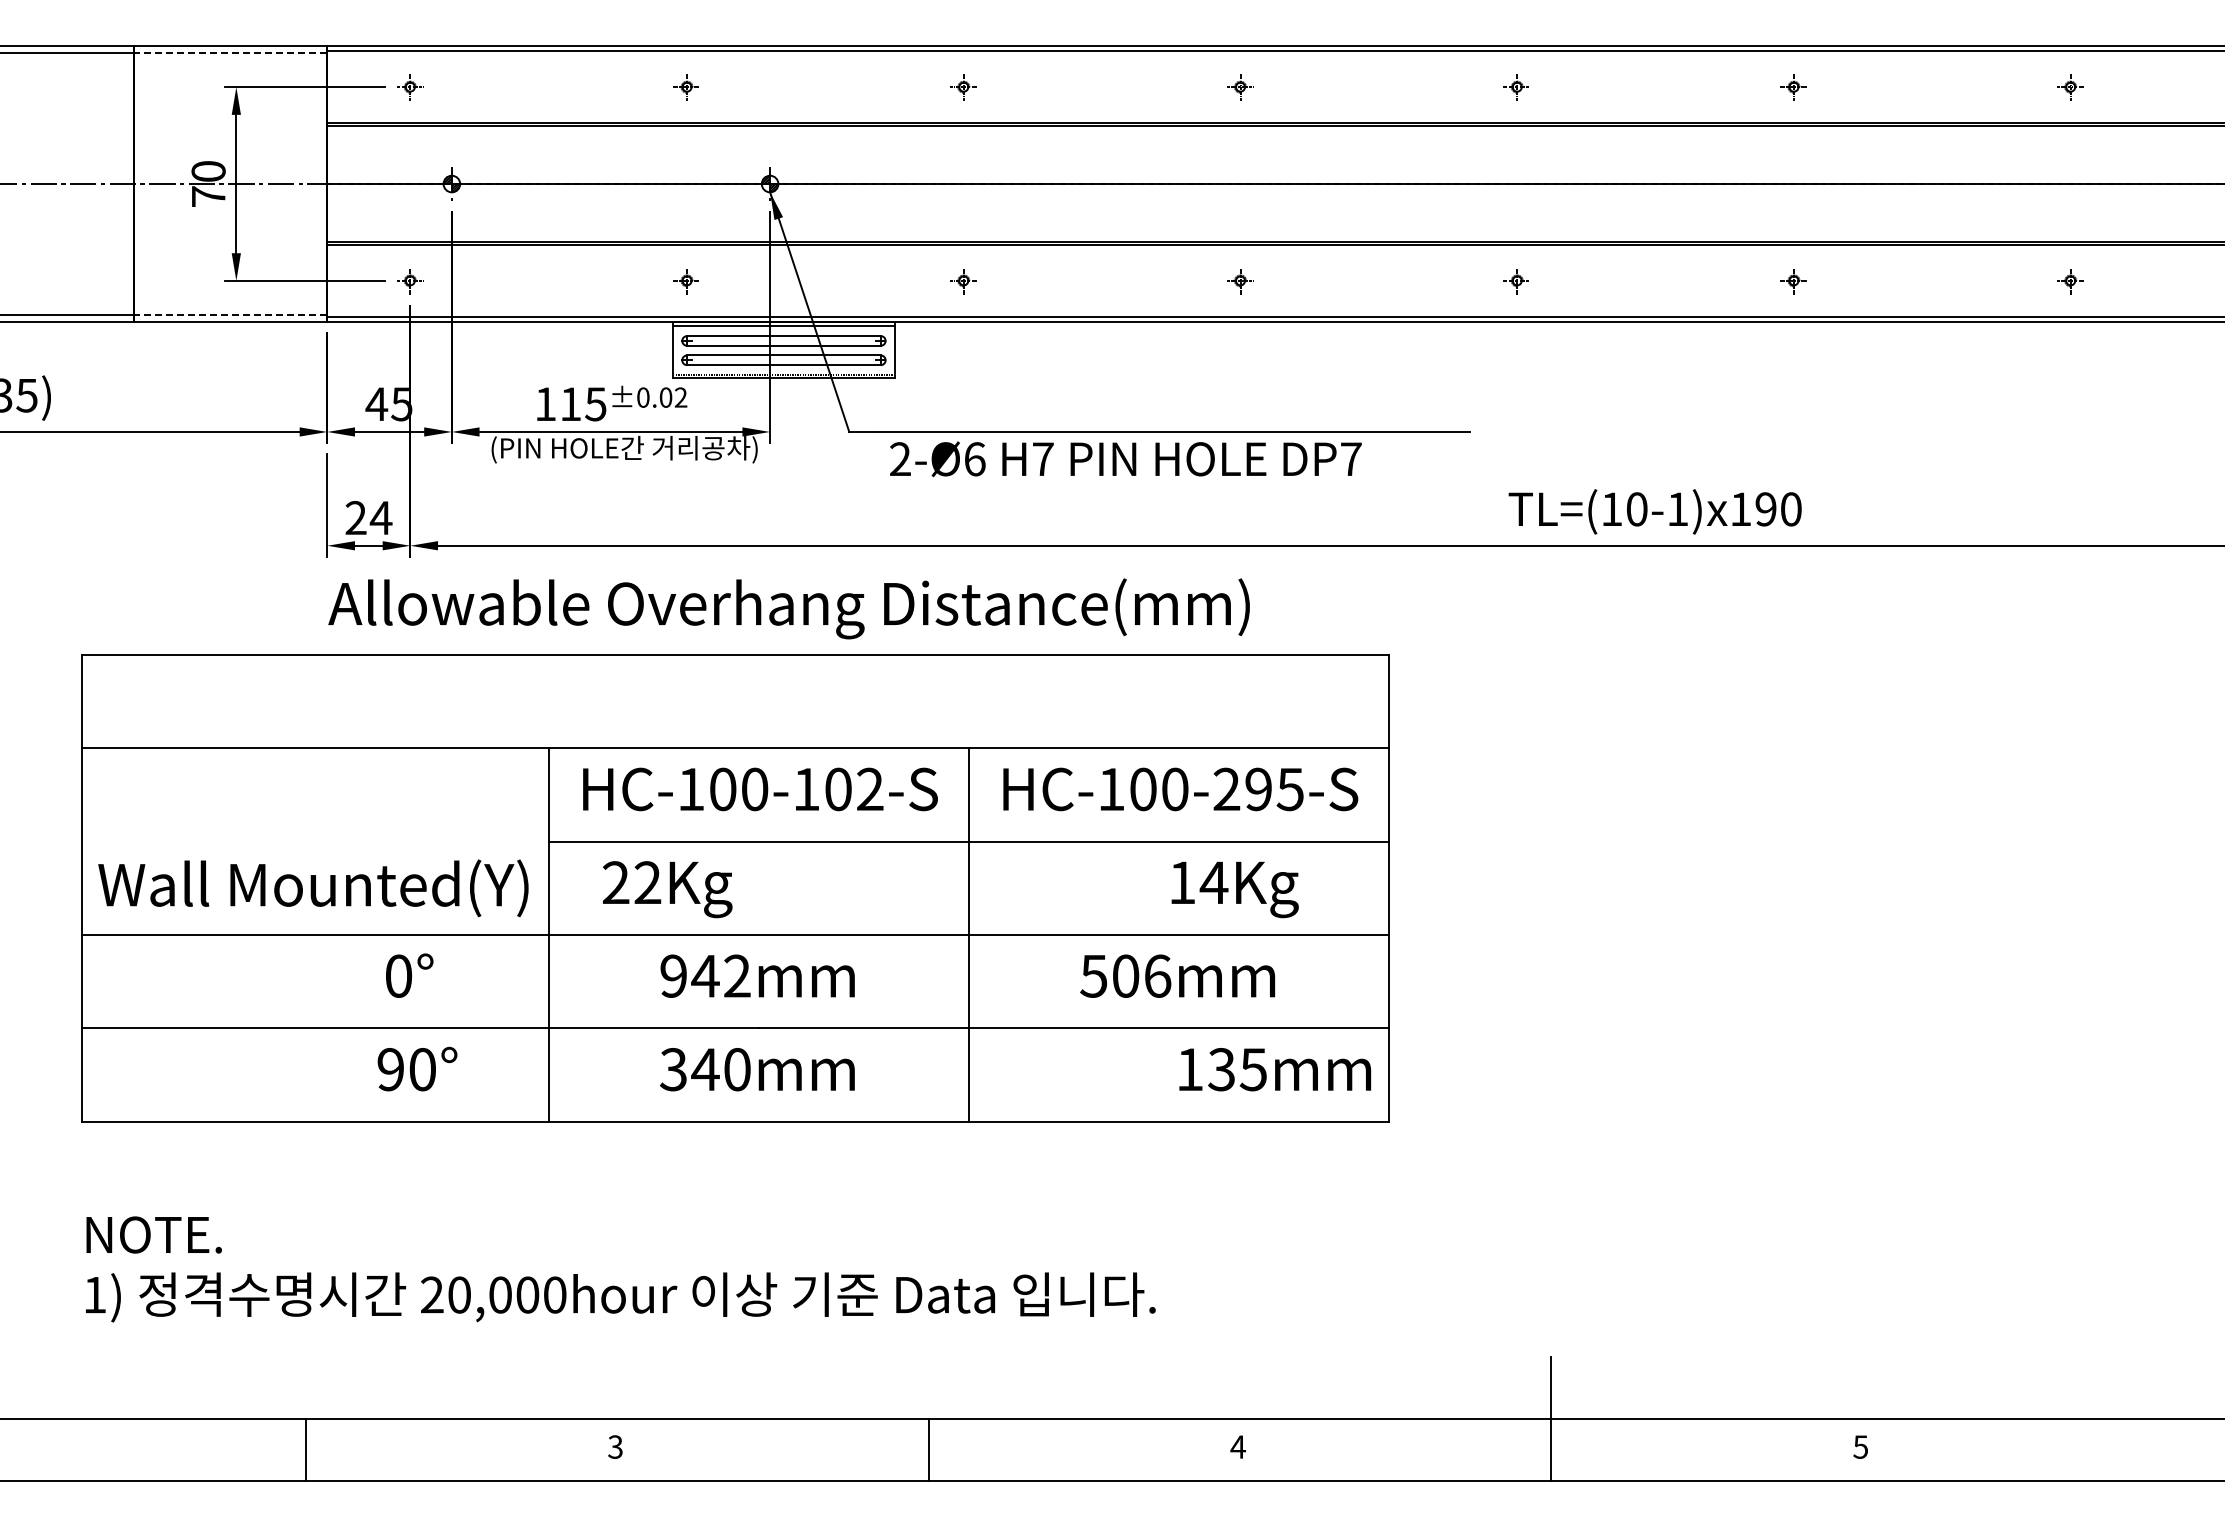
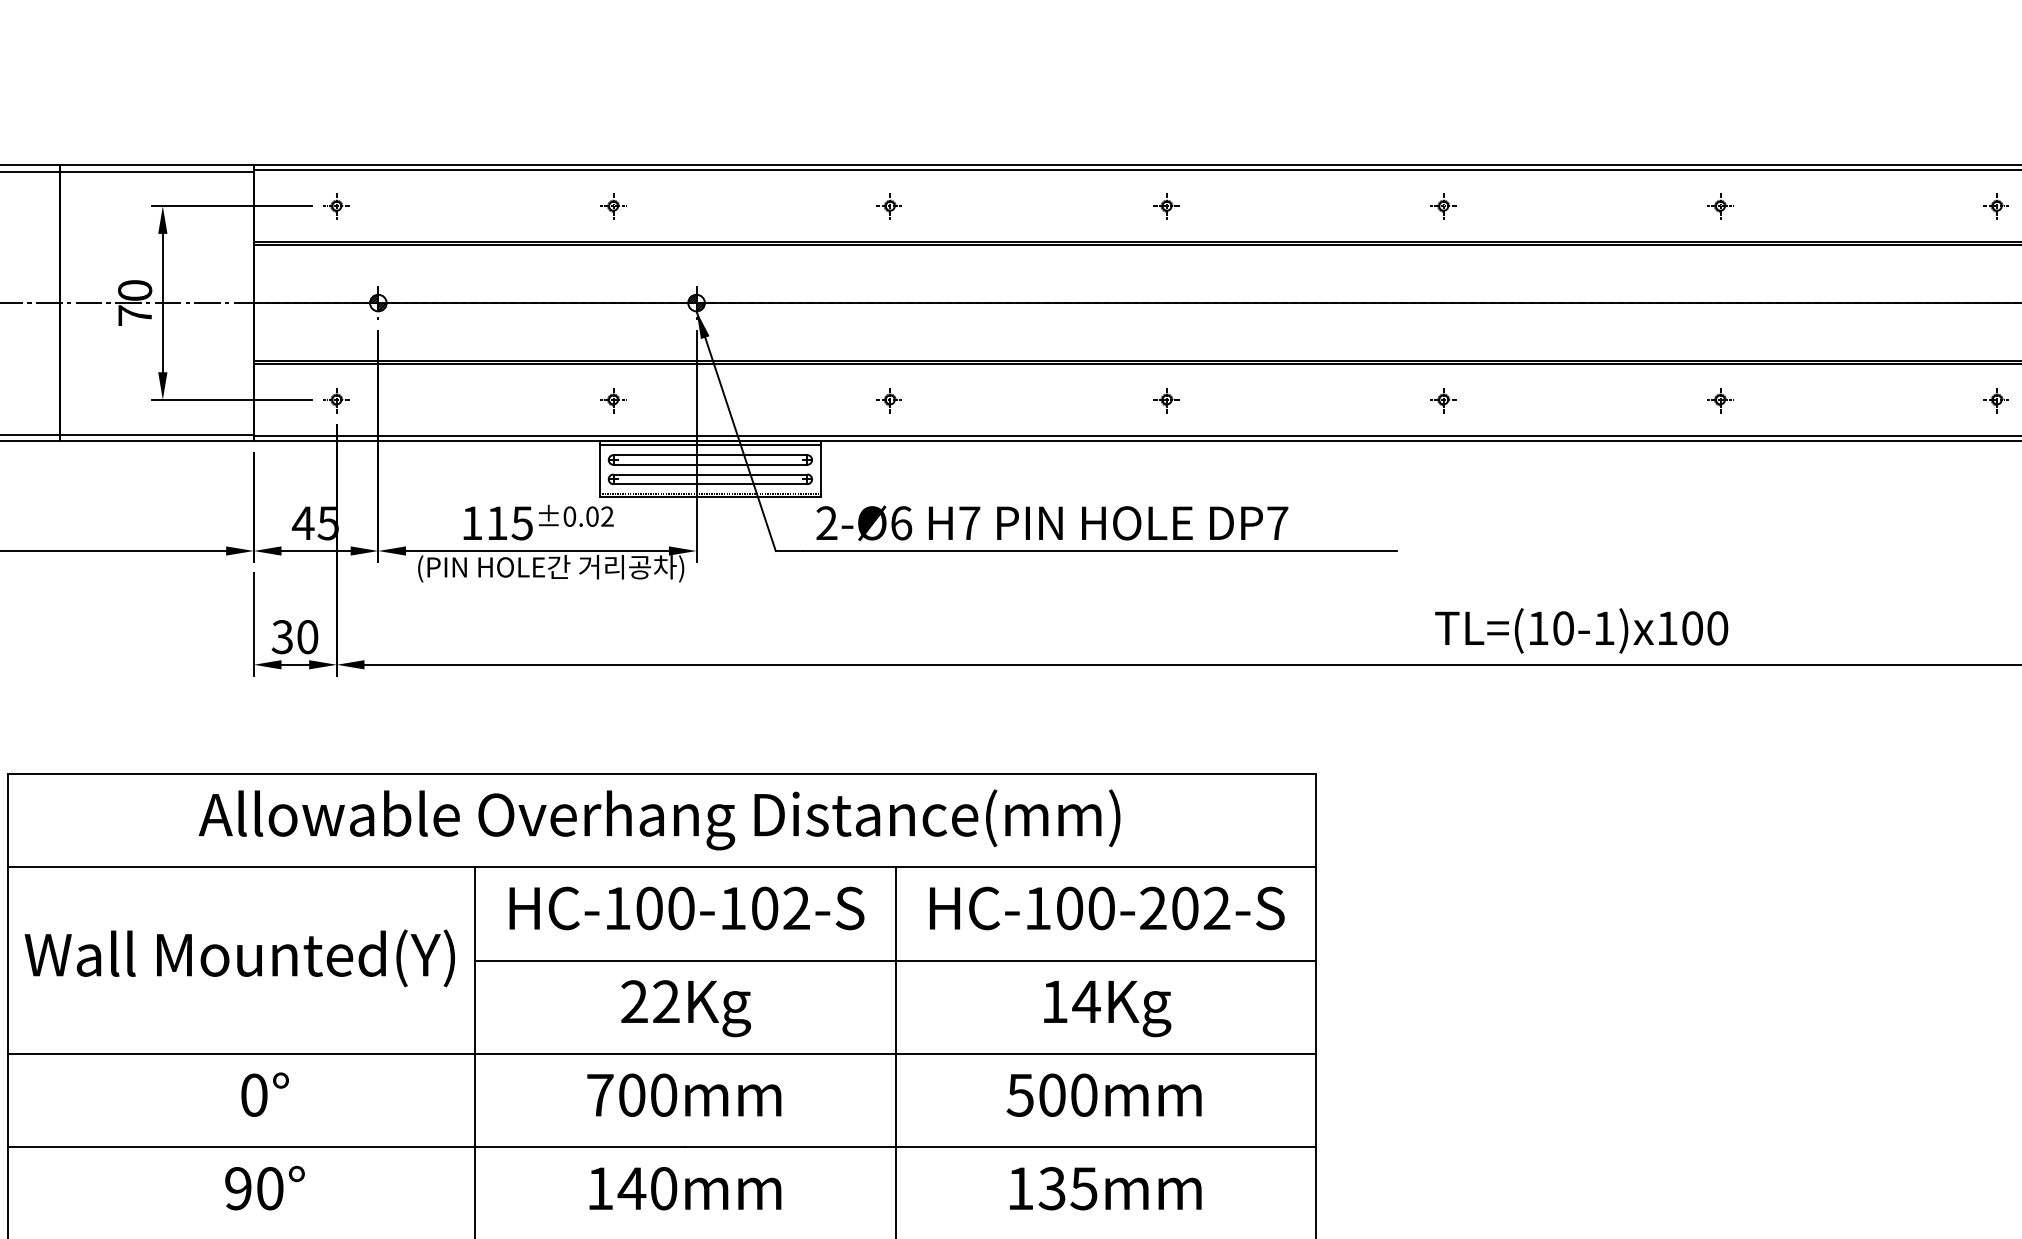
line: (230, 52) -> (156, 171), dashed -> solid
line: (230, 315) -> (156, 434), dashed -> solid
text: (1125, 459) -> (1051, 523), moved
text: (1765, 509) -> (1691, 628), TL=(10-1)x190 -> TL=(10-1)x100
text: (368, 518) -> (294, 637), 24 -> 30
text: (788, 608) -> (658, 819), moved
text: (1274, 789) -> (1200, 908), HC-100-295-S -> HC-100-202-S
text: (313, 888) -> (239, 958), moved
text: (667, 889) -> (685, 1008), moved
text: (1234, 889) -> (1106, 1008), moved
text: (409, 975) -> (264, 1094), moved
text: (705, 975) -> (631, 1094), 942mm -> 700mm
text: (1157, 975) -> (1083, 1094), 506mm -> 500mm
text: (417, 1068) -> (264, 1187), moved
text: (673, 1069) -> (599, 1188), 340mm -> 140mm
text: (1275, 1069) -> (1105, 1188), moved

